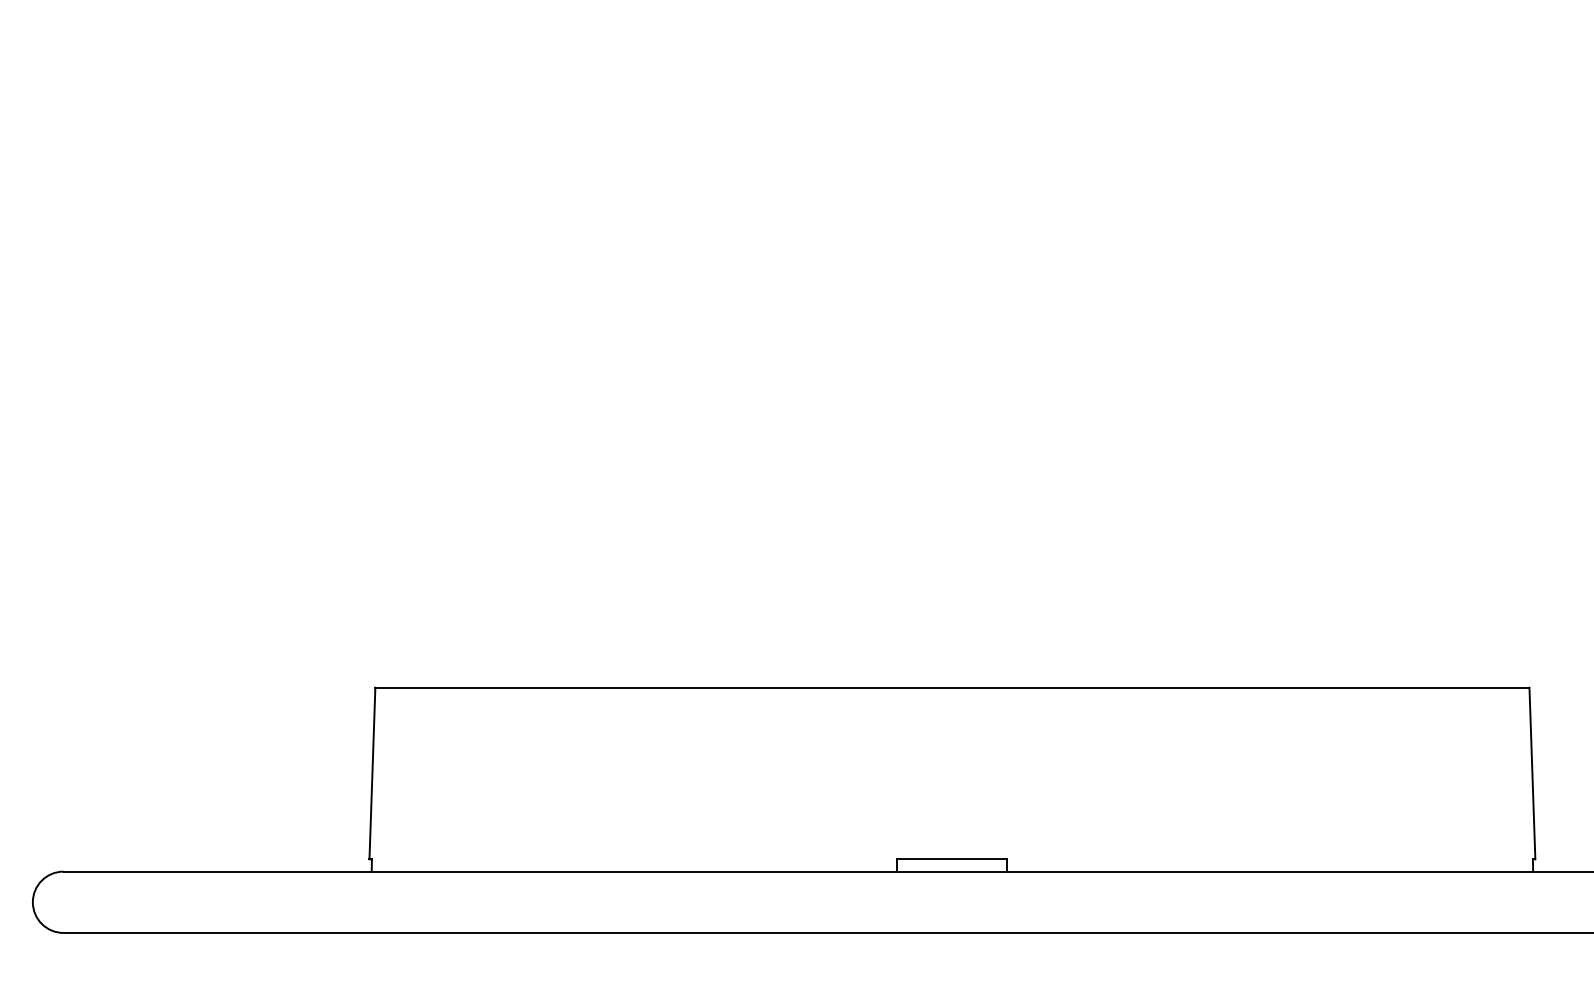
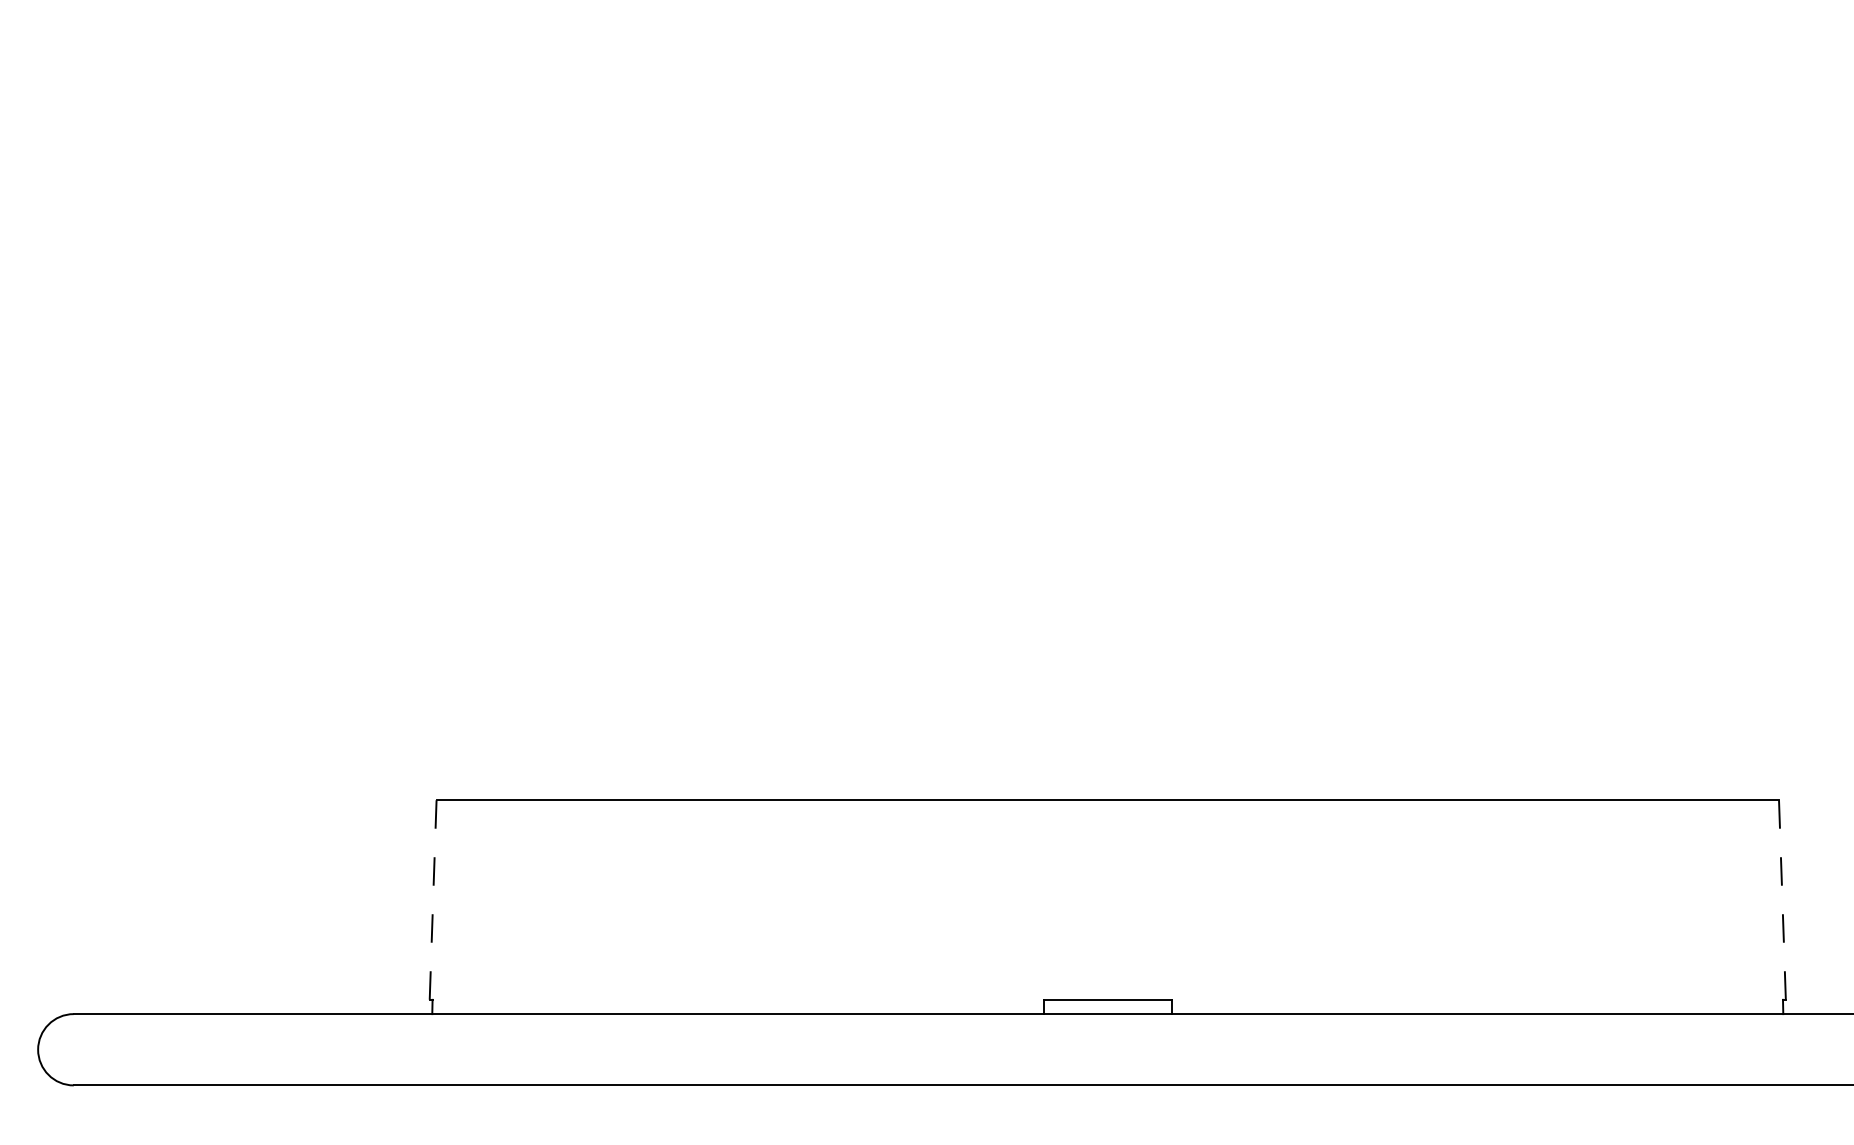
line: (372, 773) -> (433, 899), solid -> dashed
line: (1532, 773) -> (1782, 899), solid -> dashed

